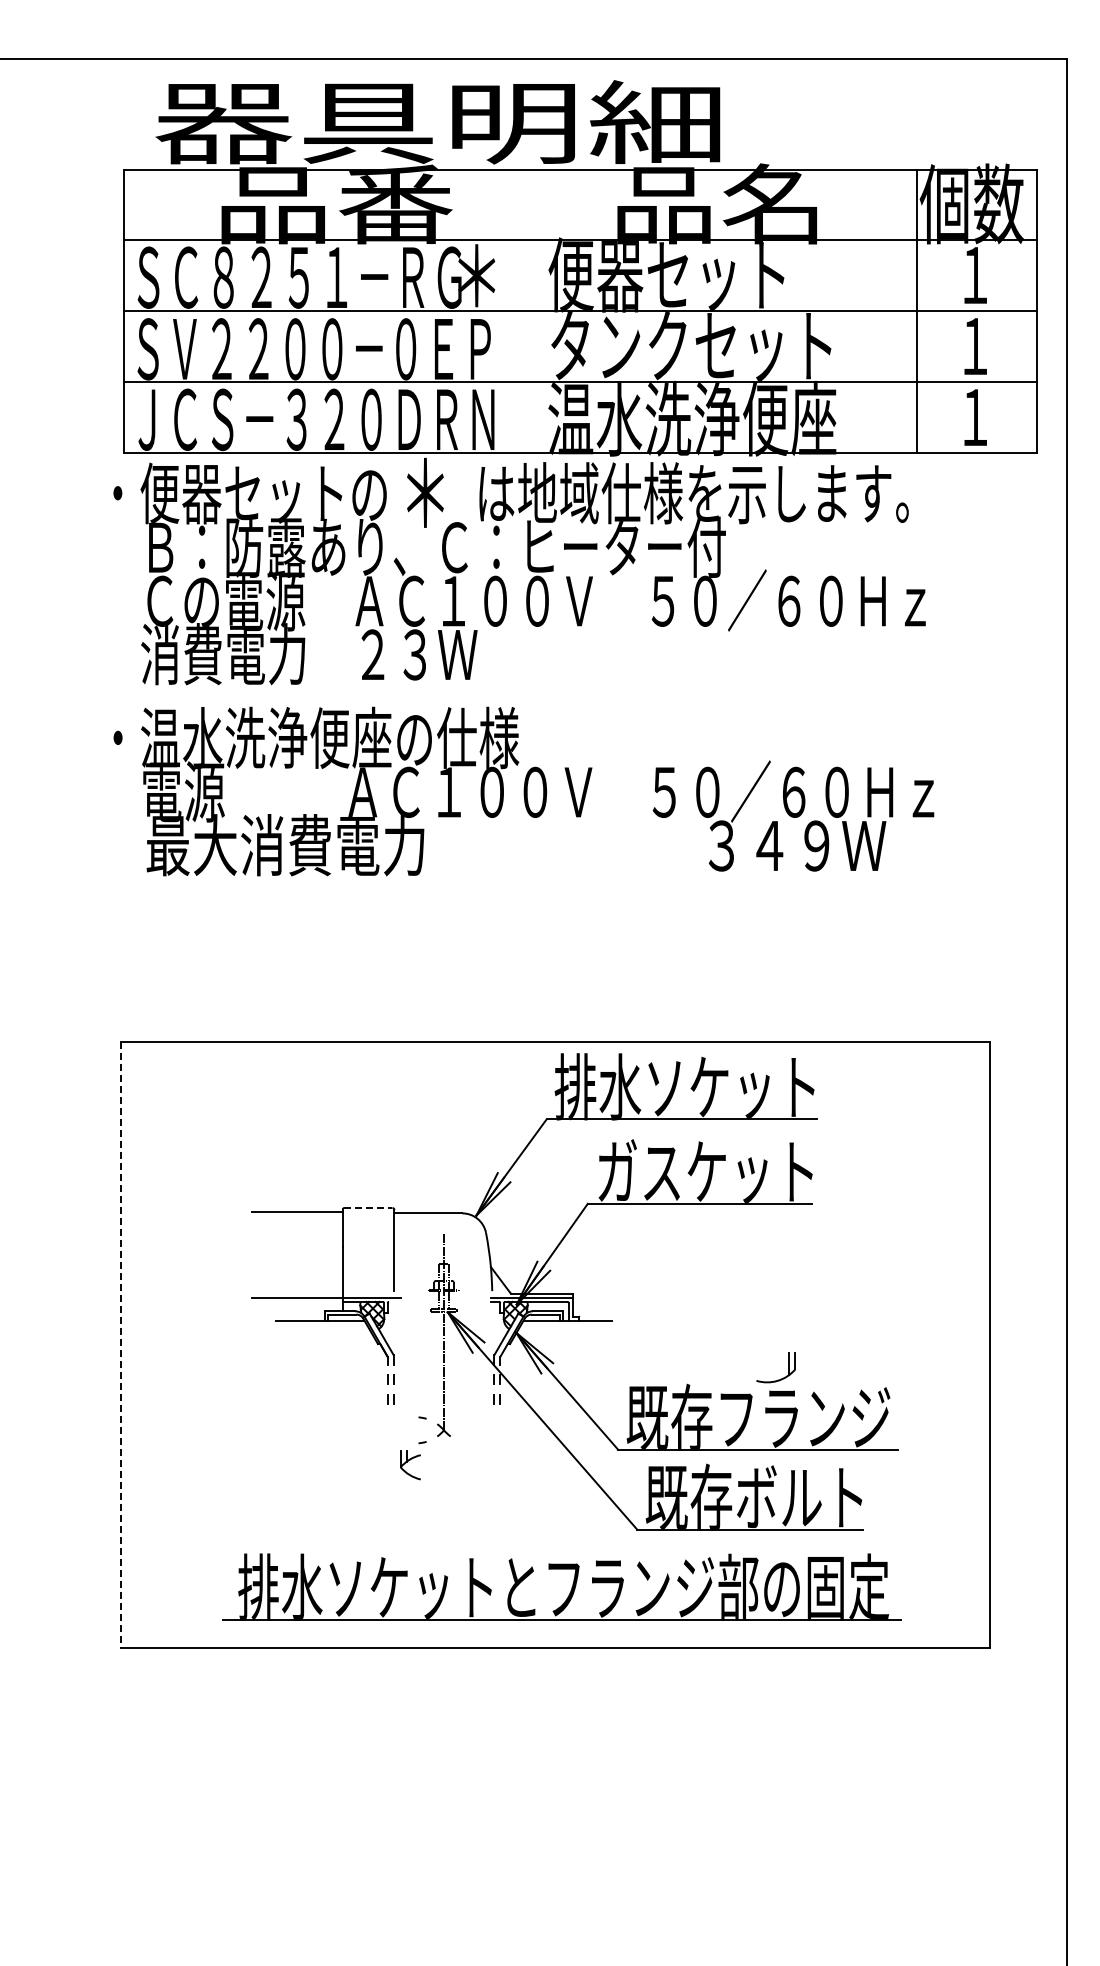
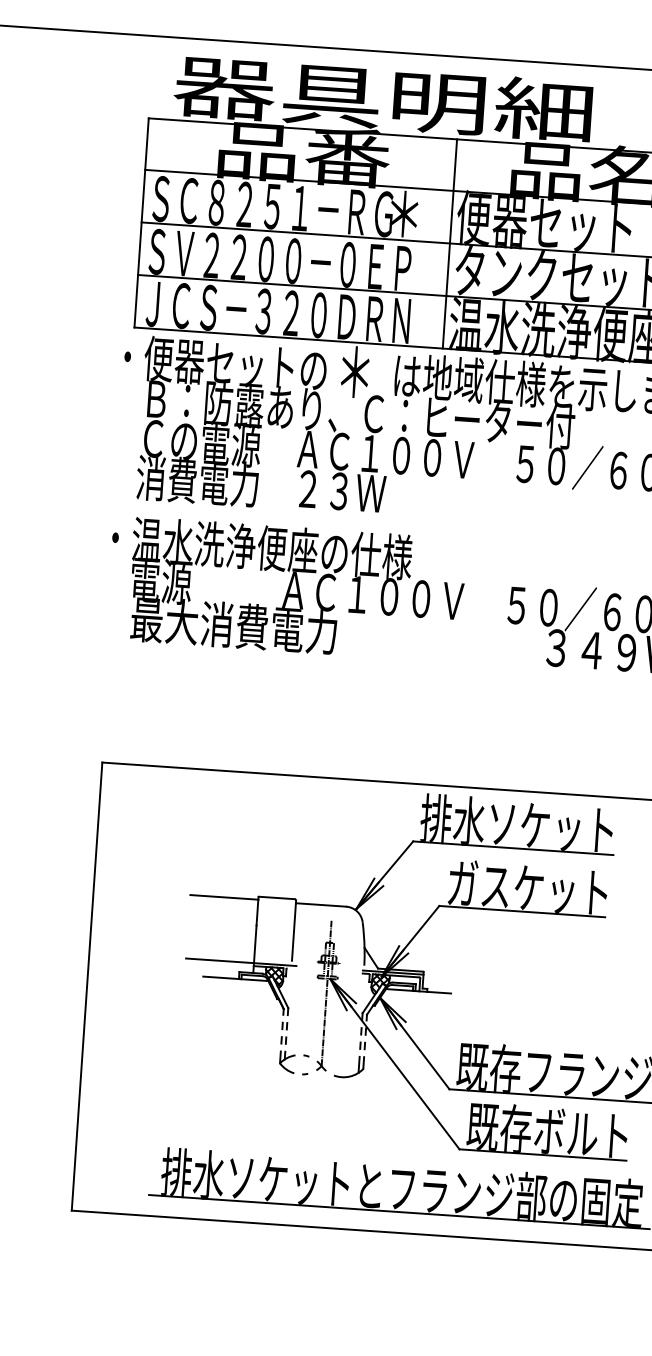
line: (541, 311) -> (450, 243), added
line: (368, 1208) -> (277, 898), dashed -> solid
line: (120, 1345) -> (86, 987), dashed -> solid
part: (780, 1378) -> (351, 1075), moved
part: (410, 1465) -> (287, 1062), moved

